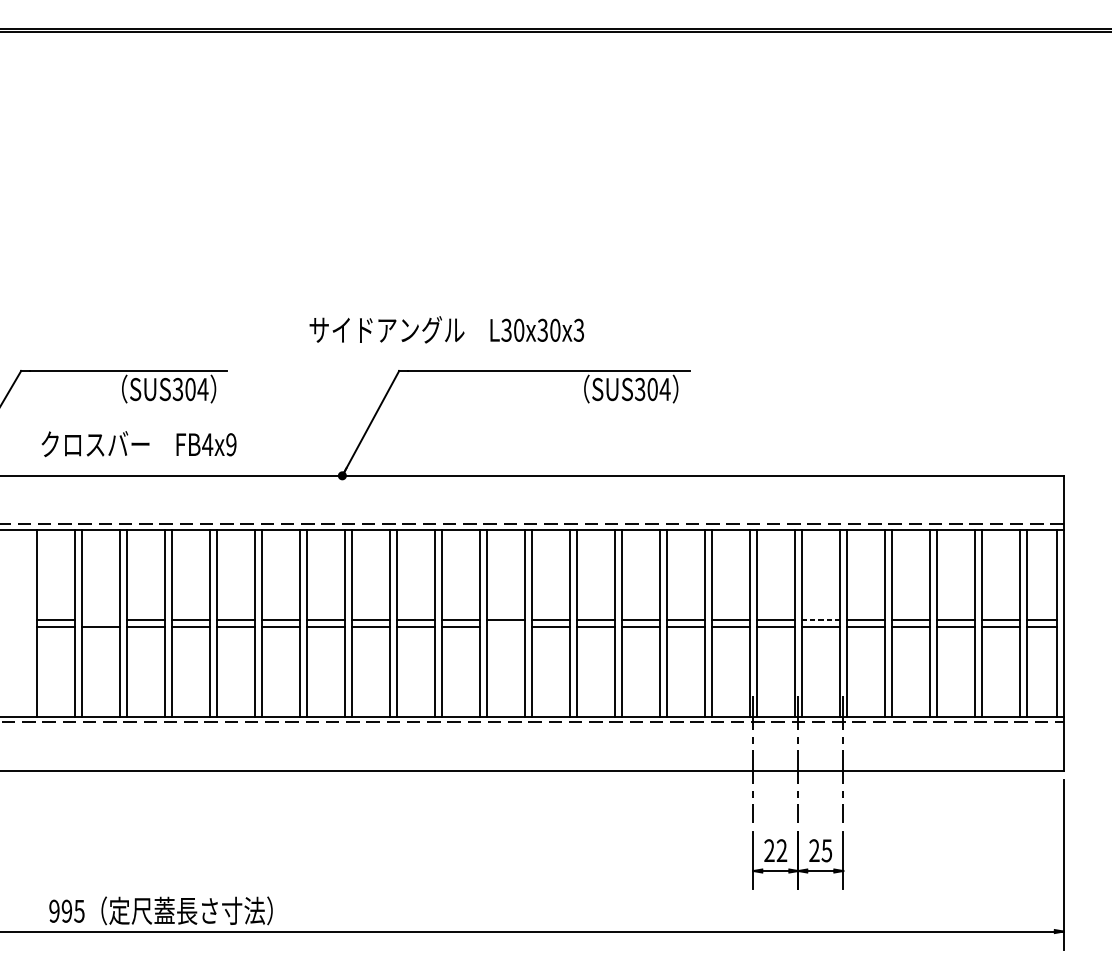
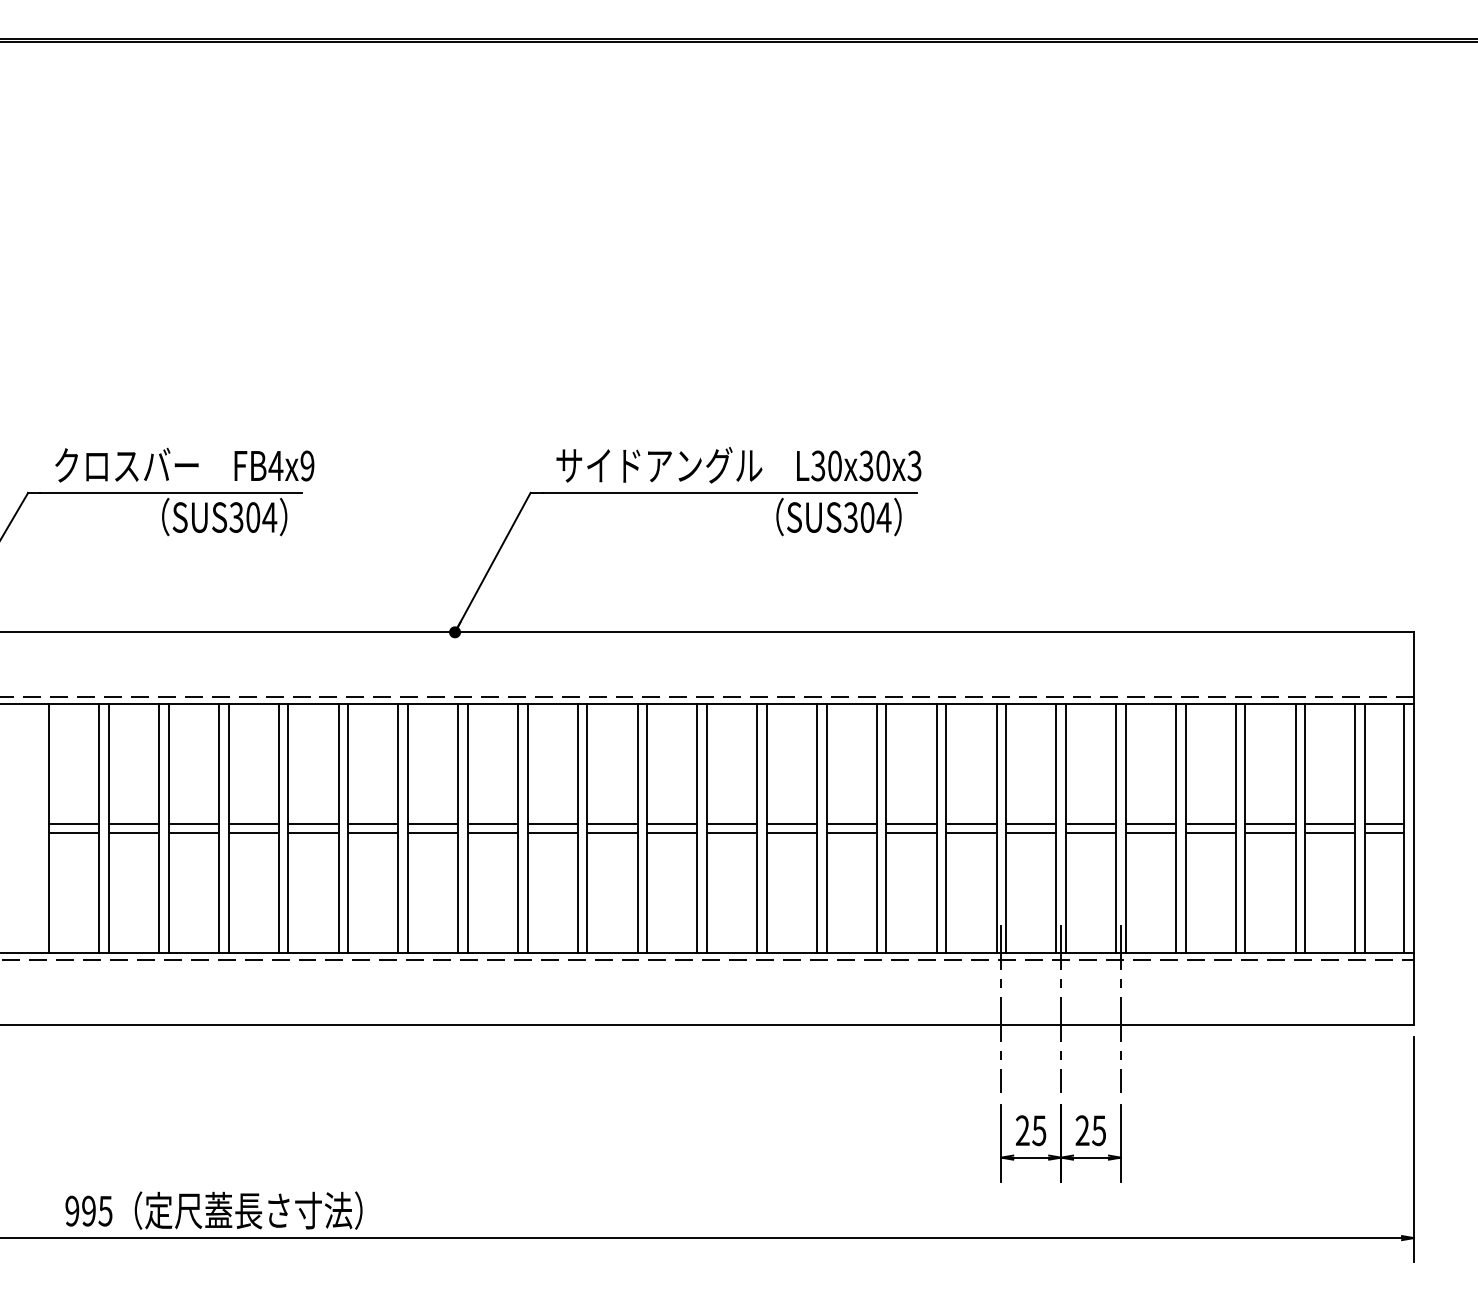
text: (446, 330) -> (738, 465), moved
text: (138, 443) -> (184, 464), moved
line: (100, 619) -> (133, 823), added
line: (821, 619) -> (1091, 823), dashed -> solid
line: (505, 627) -> (672, 833), added
text: (782, 850) -> (1039, 1130), 22 -> 25

